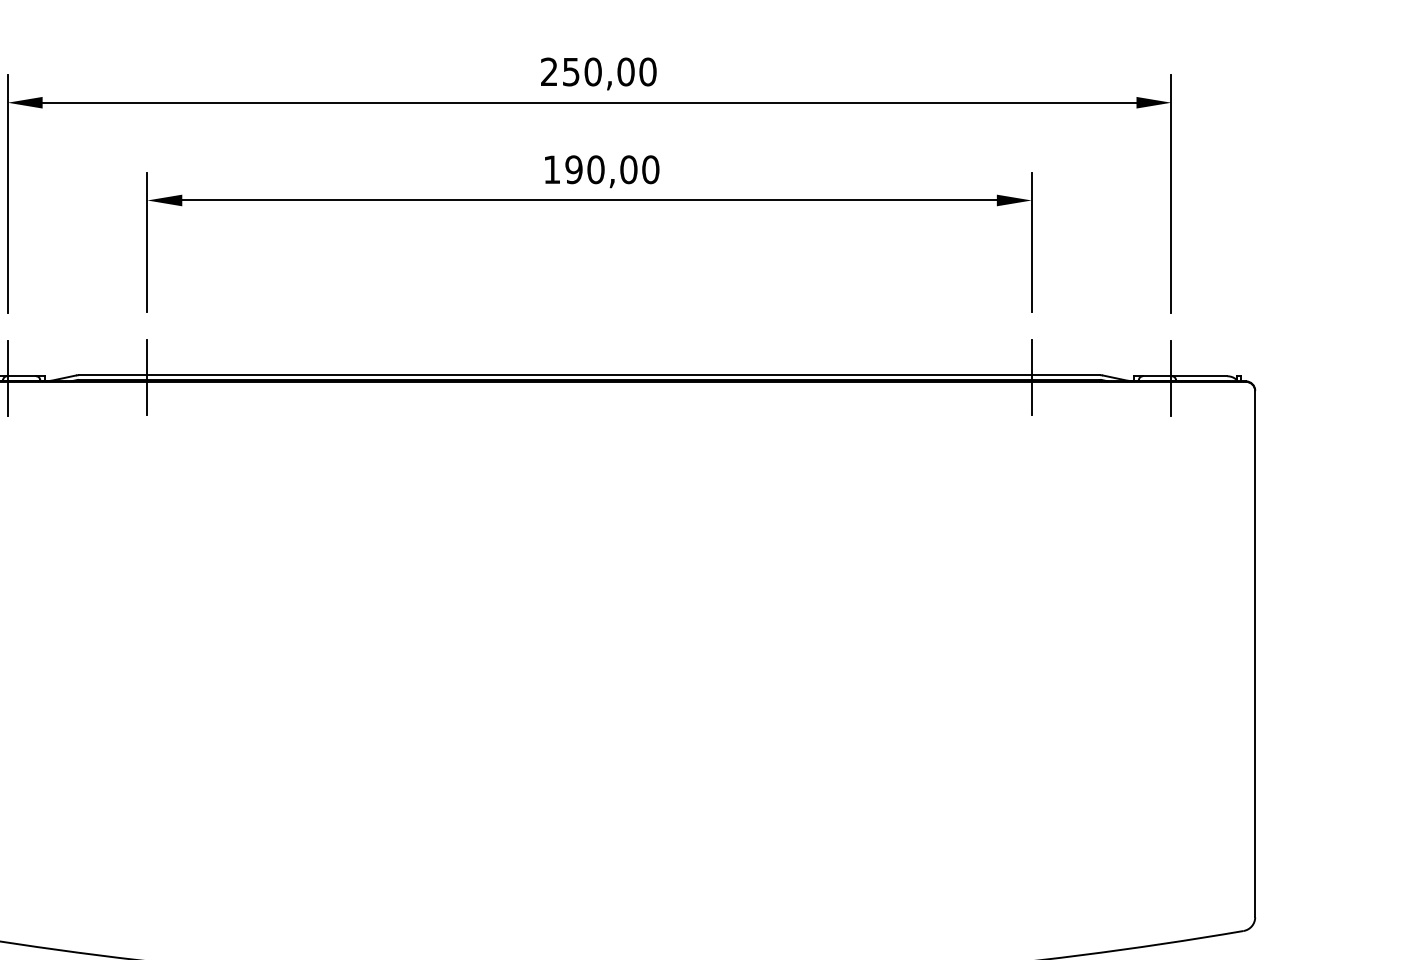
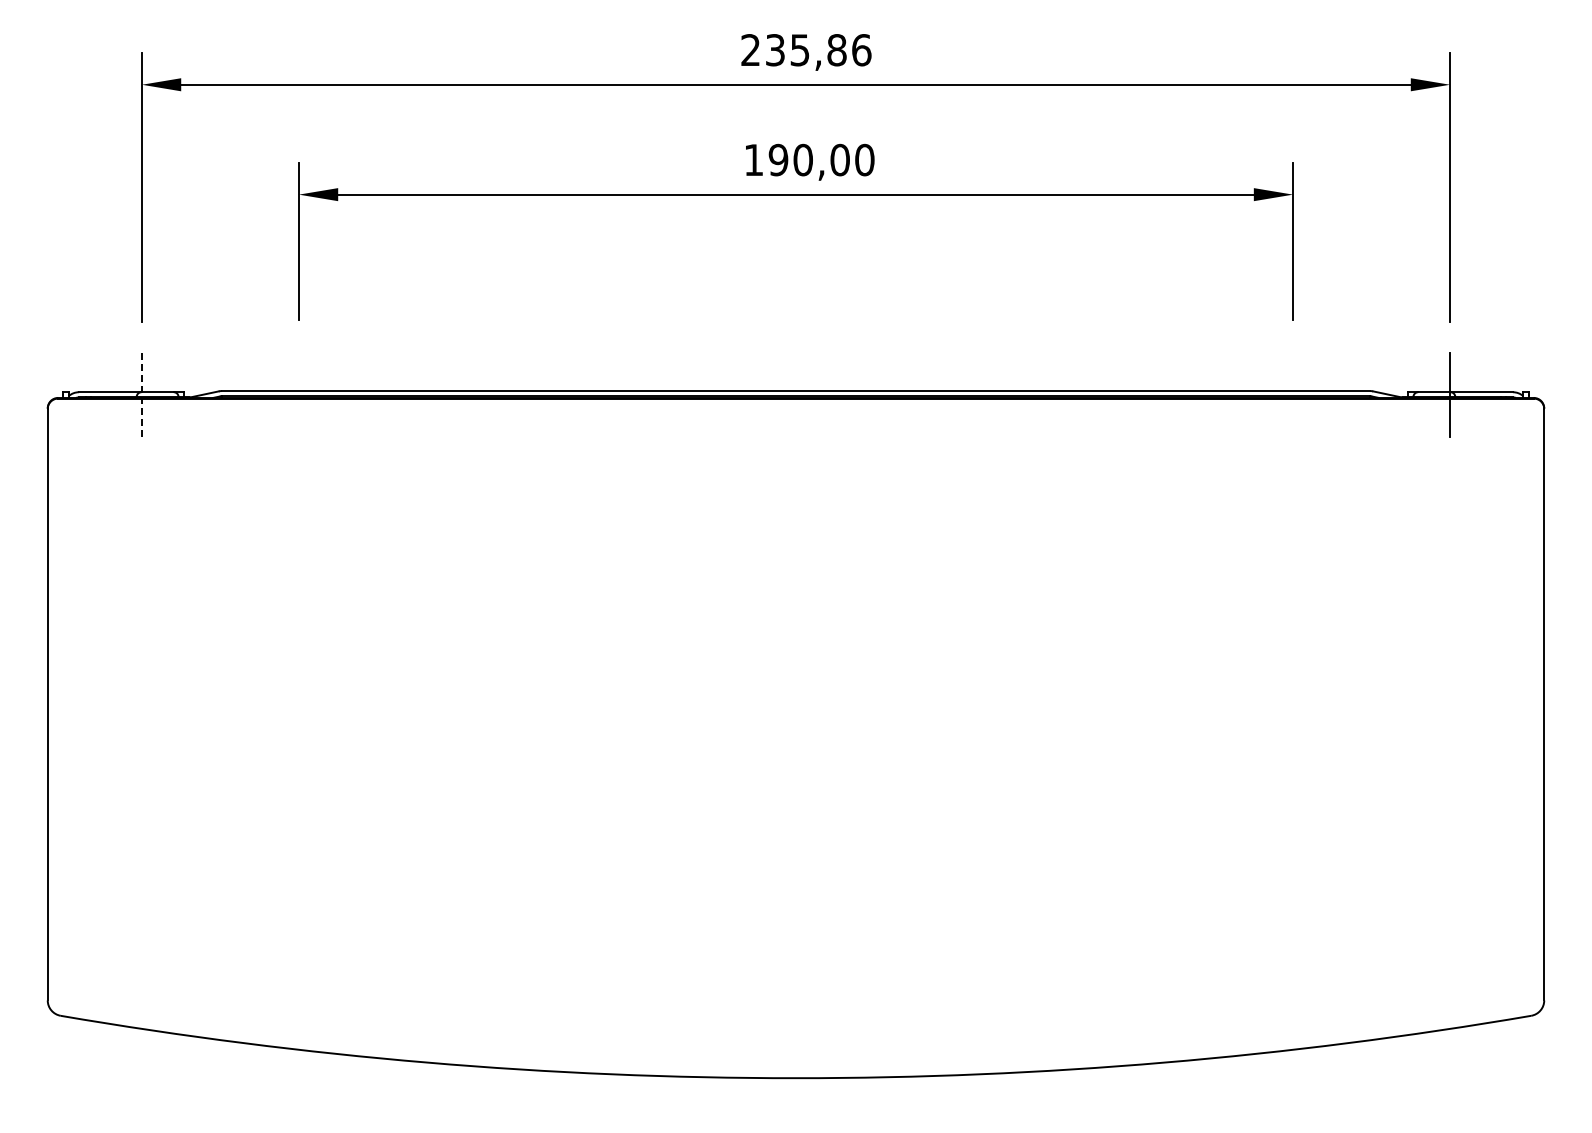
text: (609, 72) -> (818, 50), 250,00 -> 235,86
line: (146, 377) -> (298, 393), removed
line: (1032, 377) -> (1293, 393), removed
line: (7, 378) -> (141, 394), solid -> dashed

